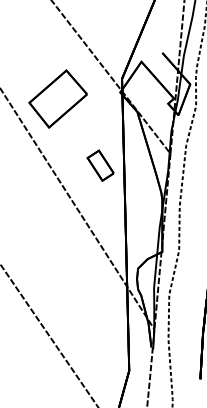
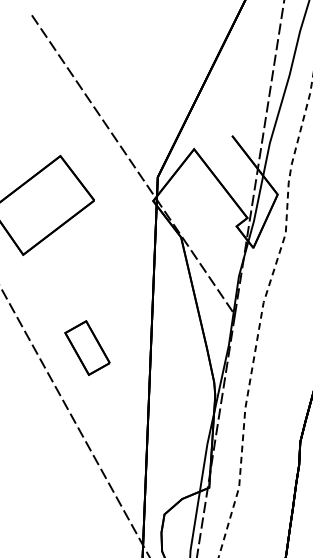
part: (100, 165) -> (87, 347), moved

